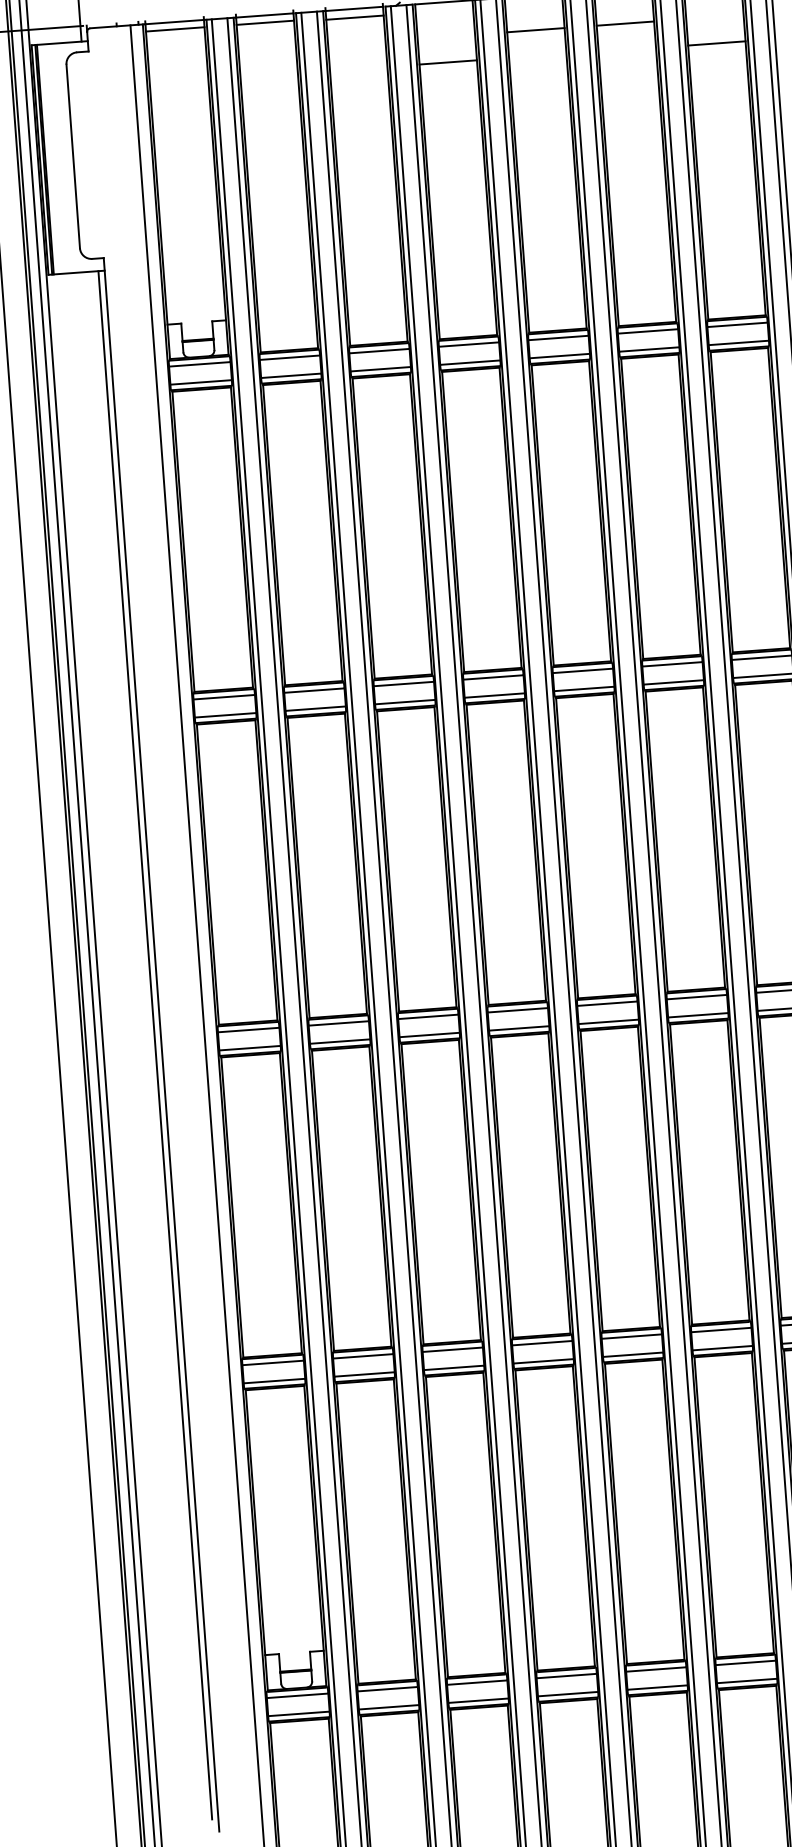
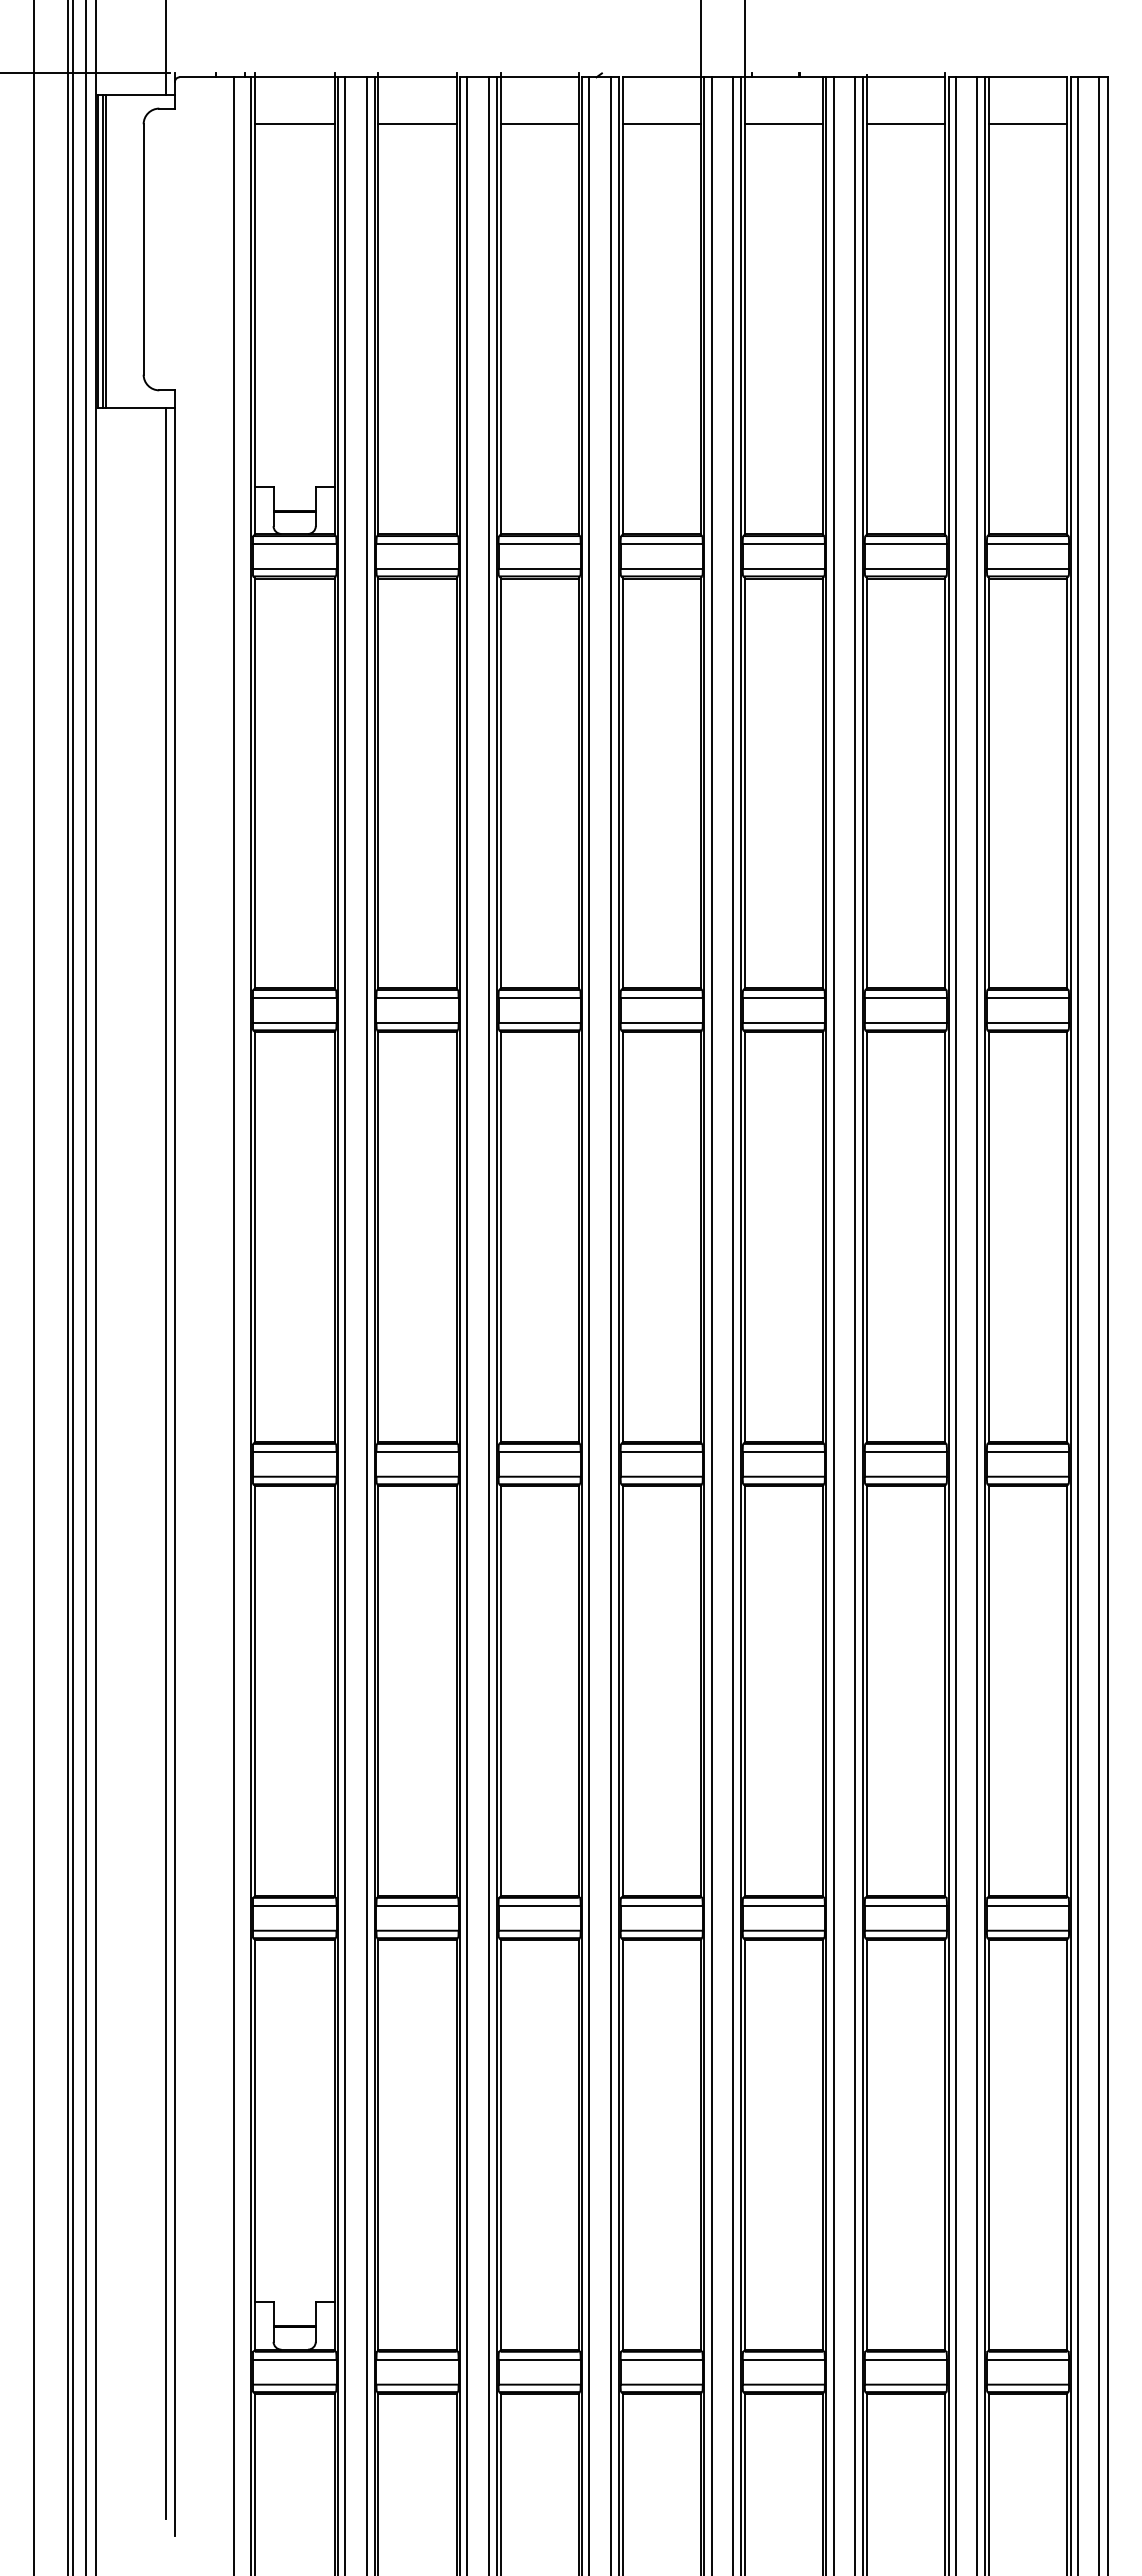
line: (354, 17) -> (539, 124), moved
line: (265, 22) -> (417, 124), moved
line: (175, 29) -> (294, 124), moved
line: (716, 43) -> (1027, 124), moved
line: (448, 62) -> (661, 124), moved

